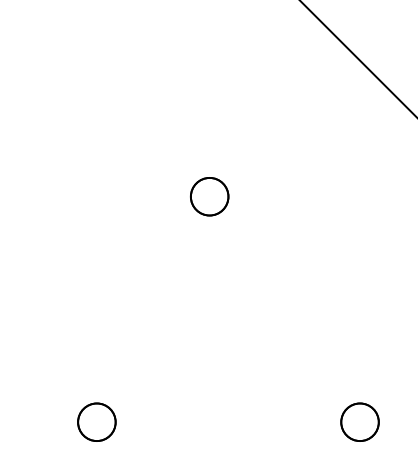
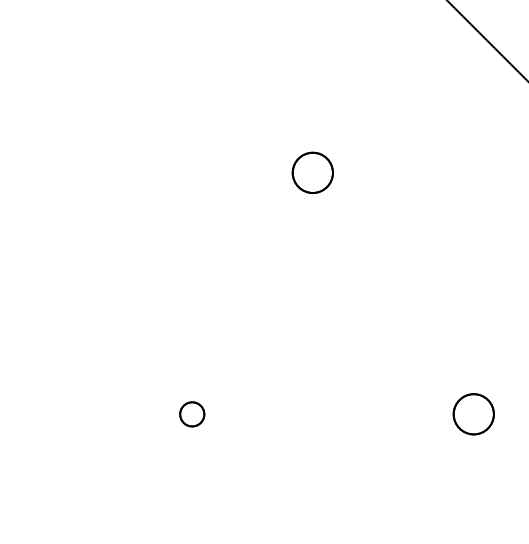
part: (97, 422) -> (192, 414), size x0.6

